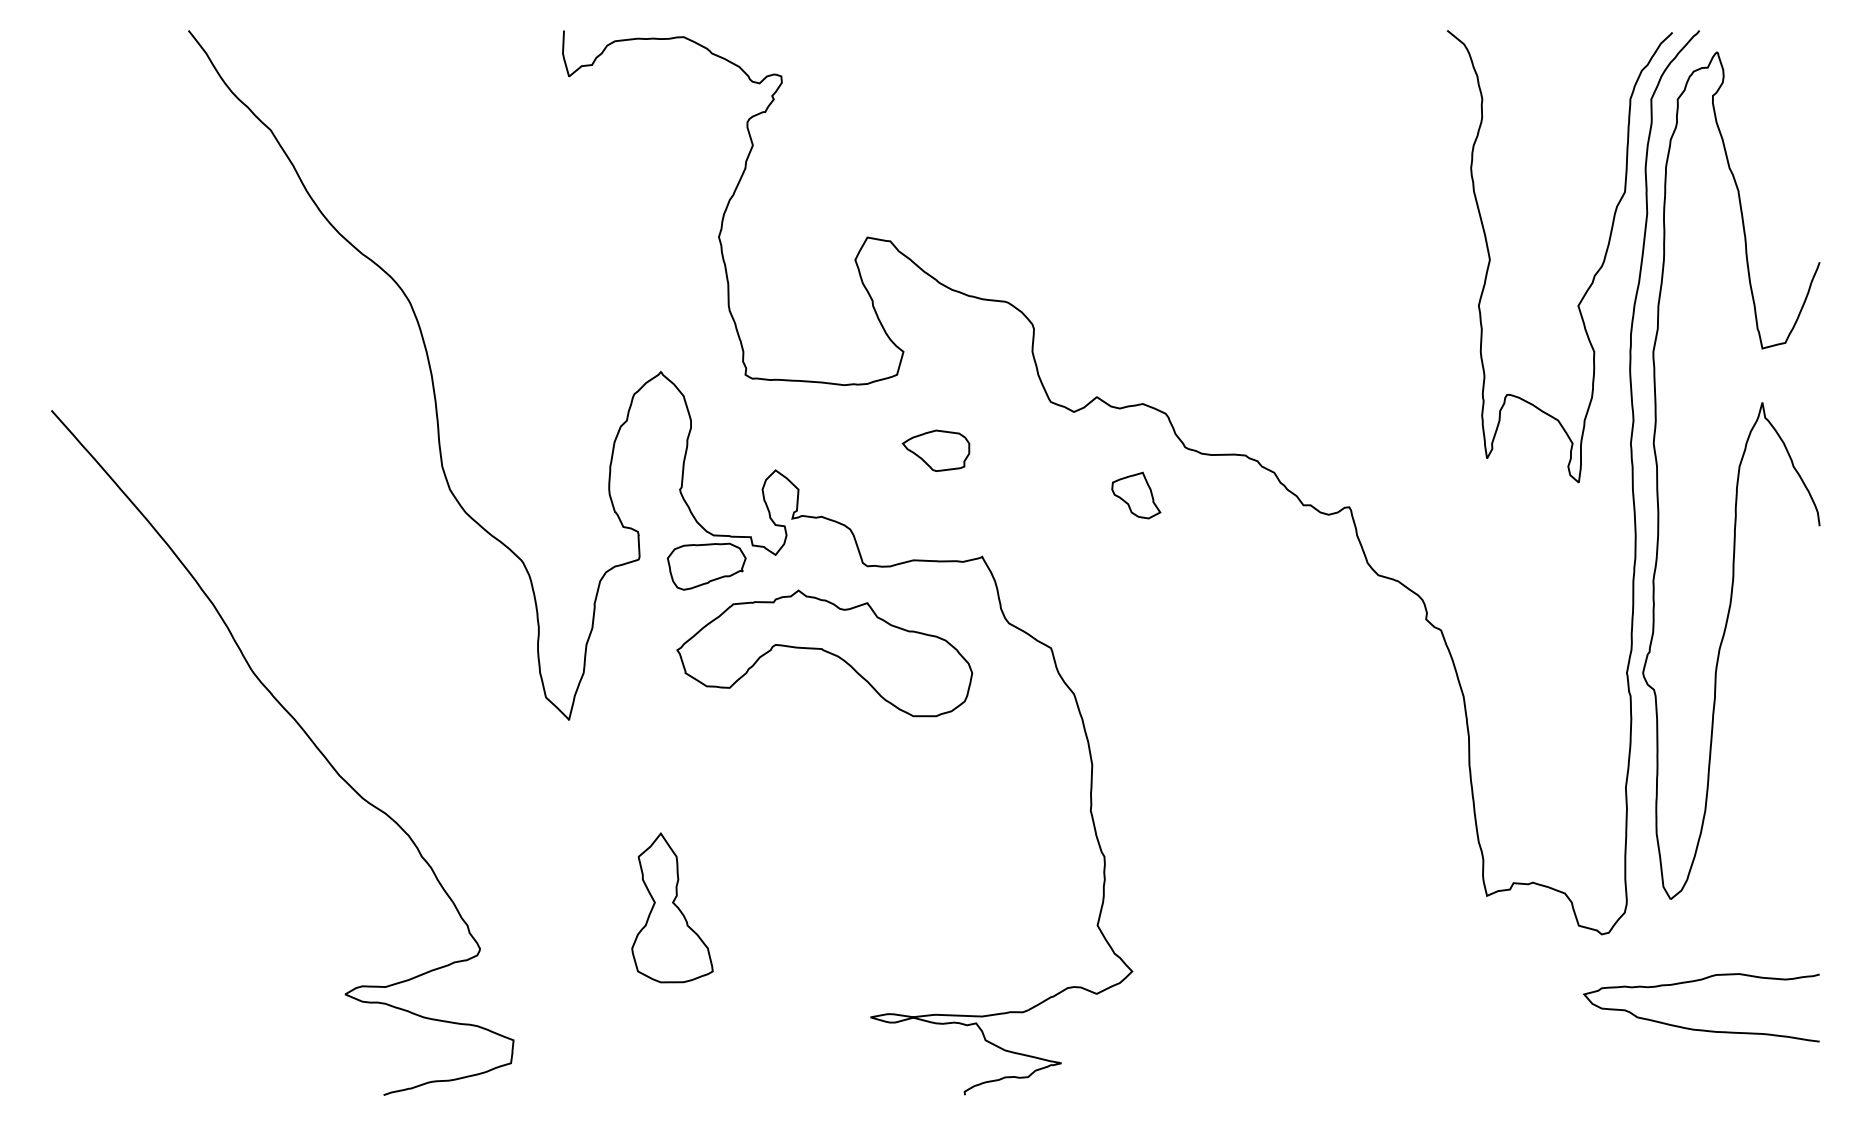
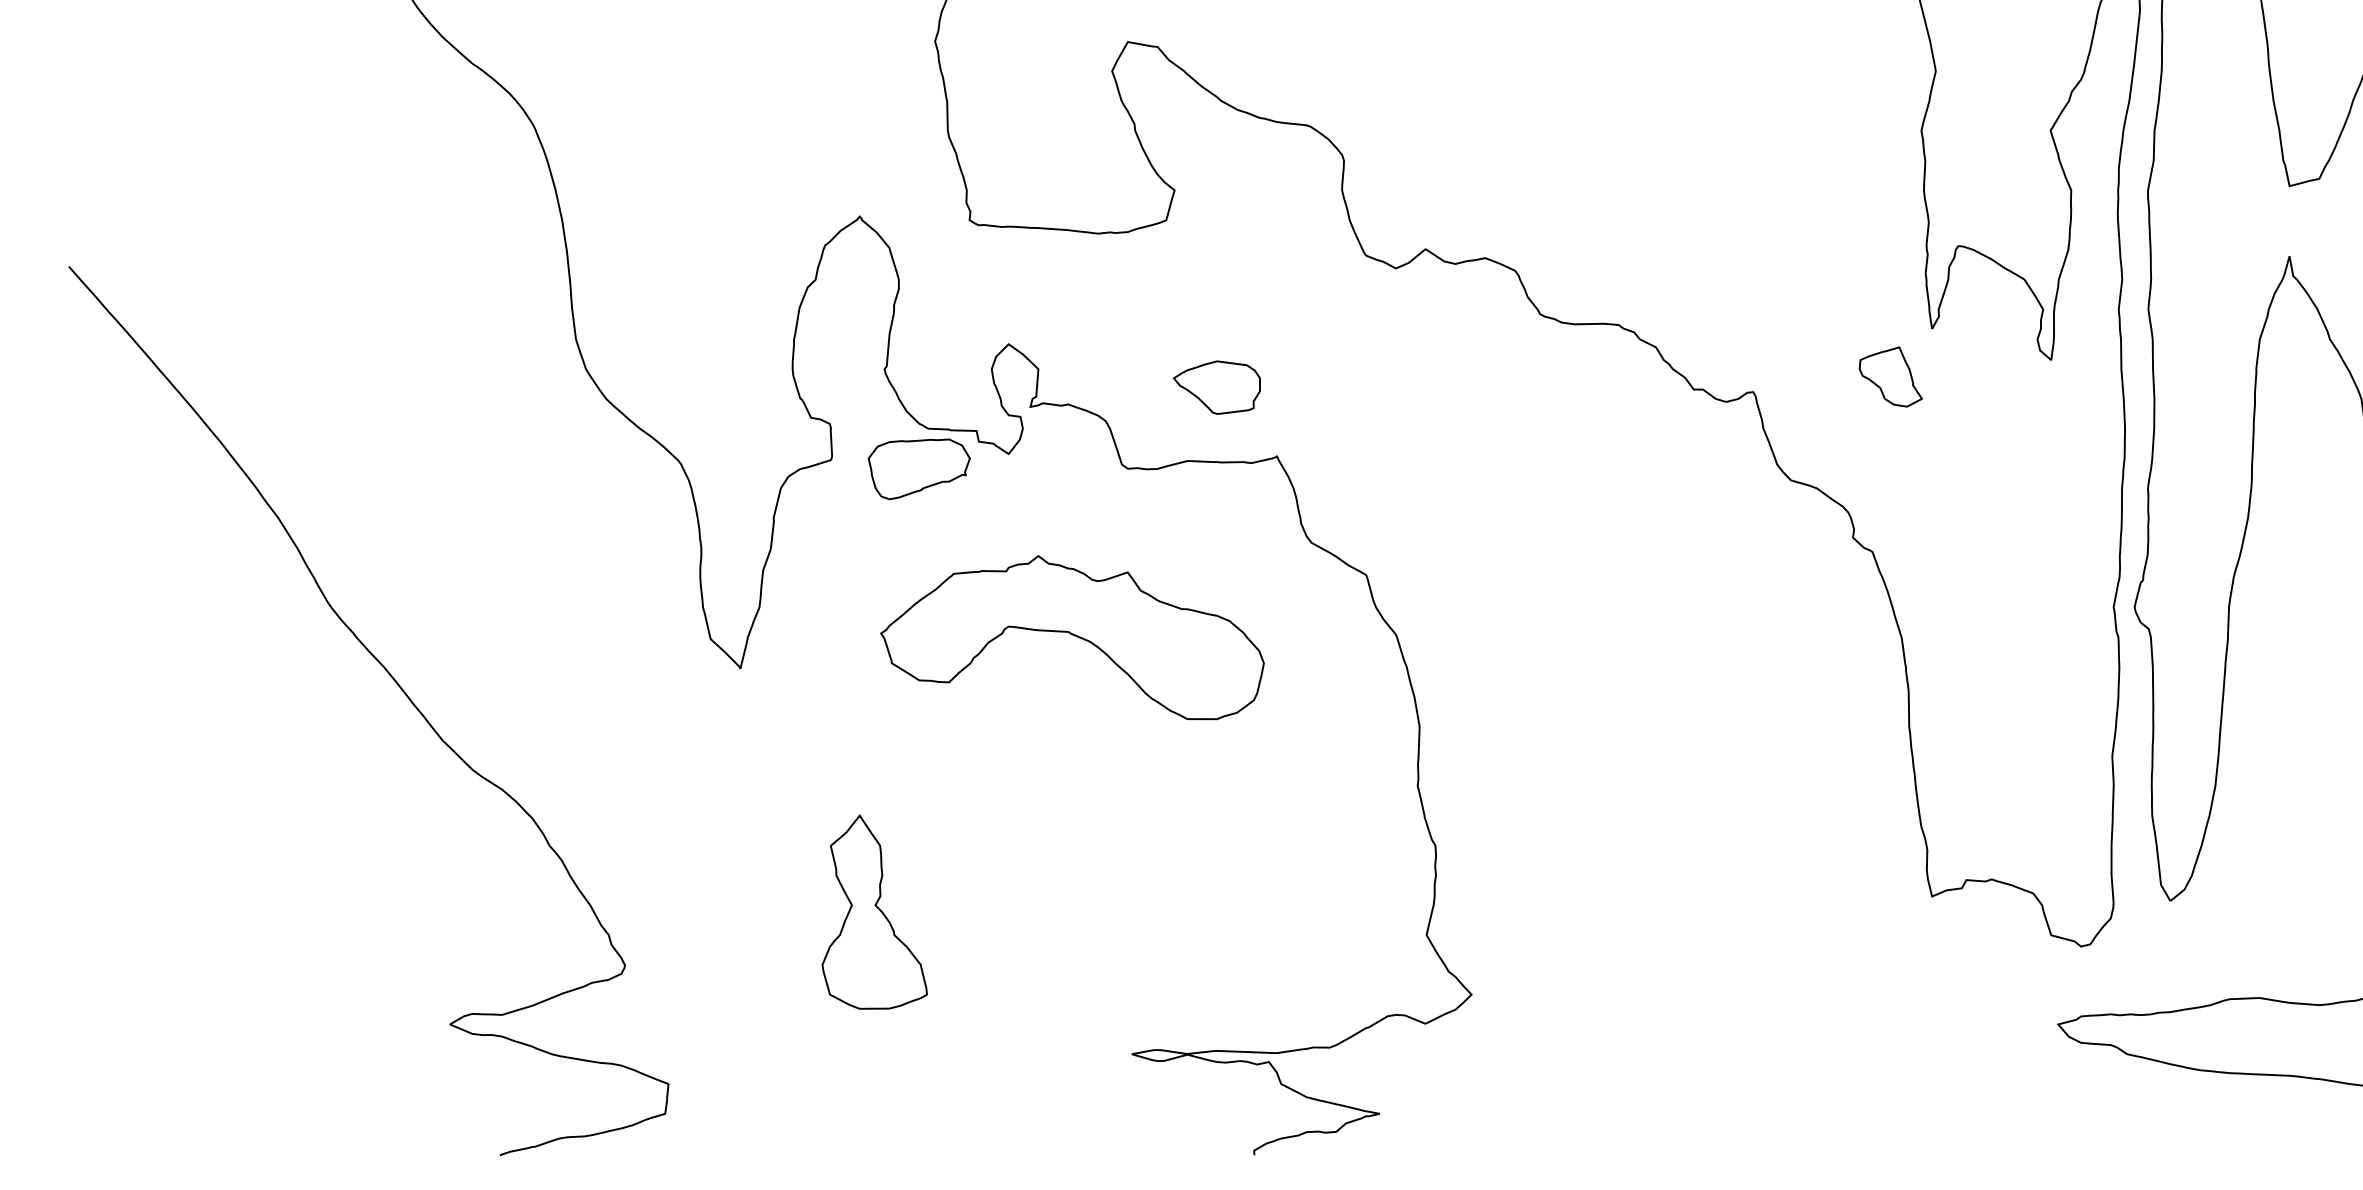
part: (935, 450) -> (1216, 387), moved
part: (1136, 495) -> (1891, 376), moved
part: (824, 653) -> (1072, 637), moved

